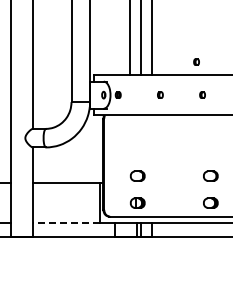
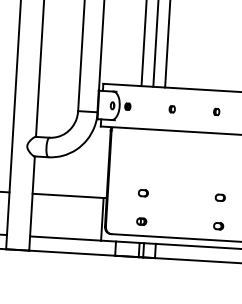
part: (196, 61) -> (212, 76), removed
part: (137, 175) -> (143, 192), size x0.62
part: (210, 175) -> (219, 197), size x0.62
part: (137, 202) -> (141, 221), size x0.62
part: (210, 202) -> (218, 225), size x0.62
line: (66, 223) -> (65, 238), dashed -> solid

